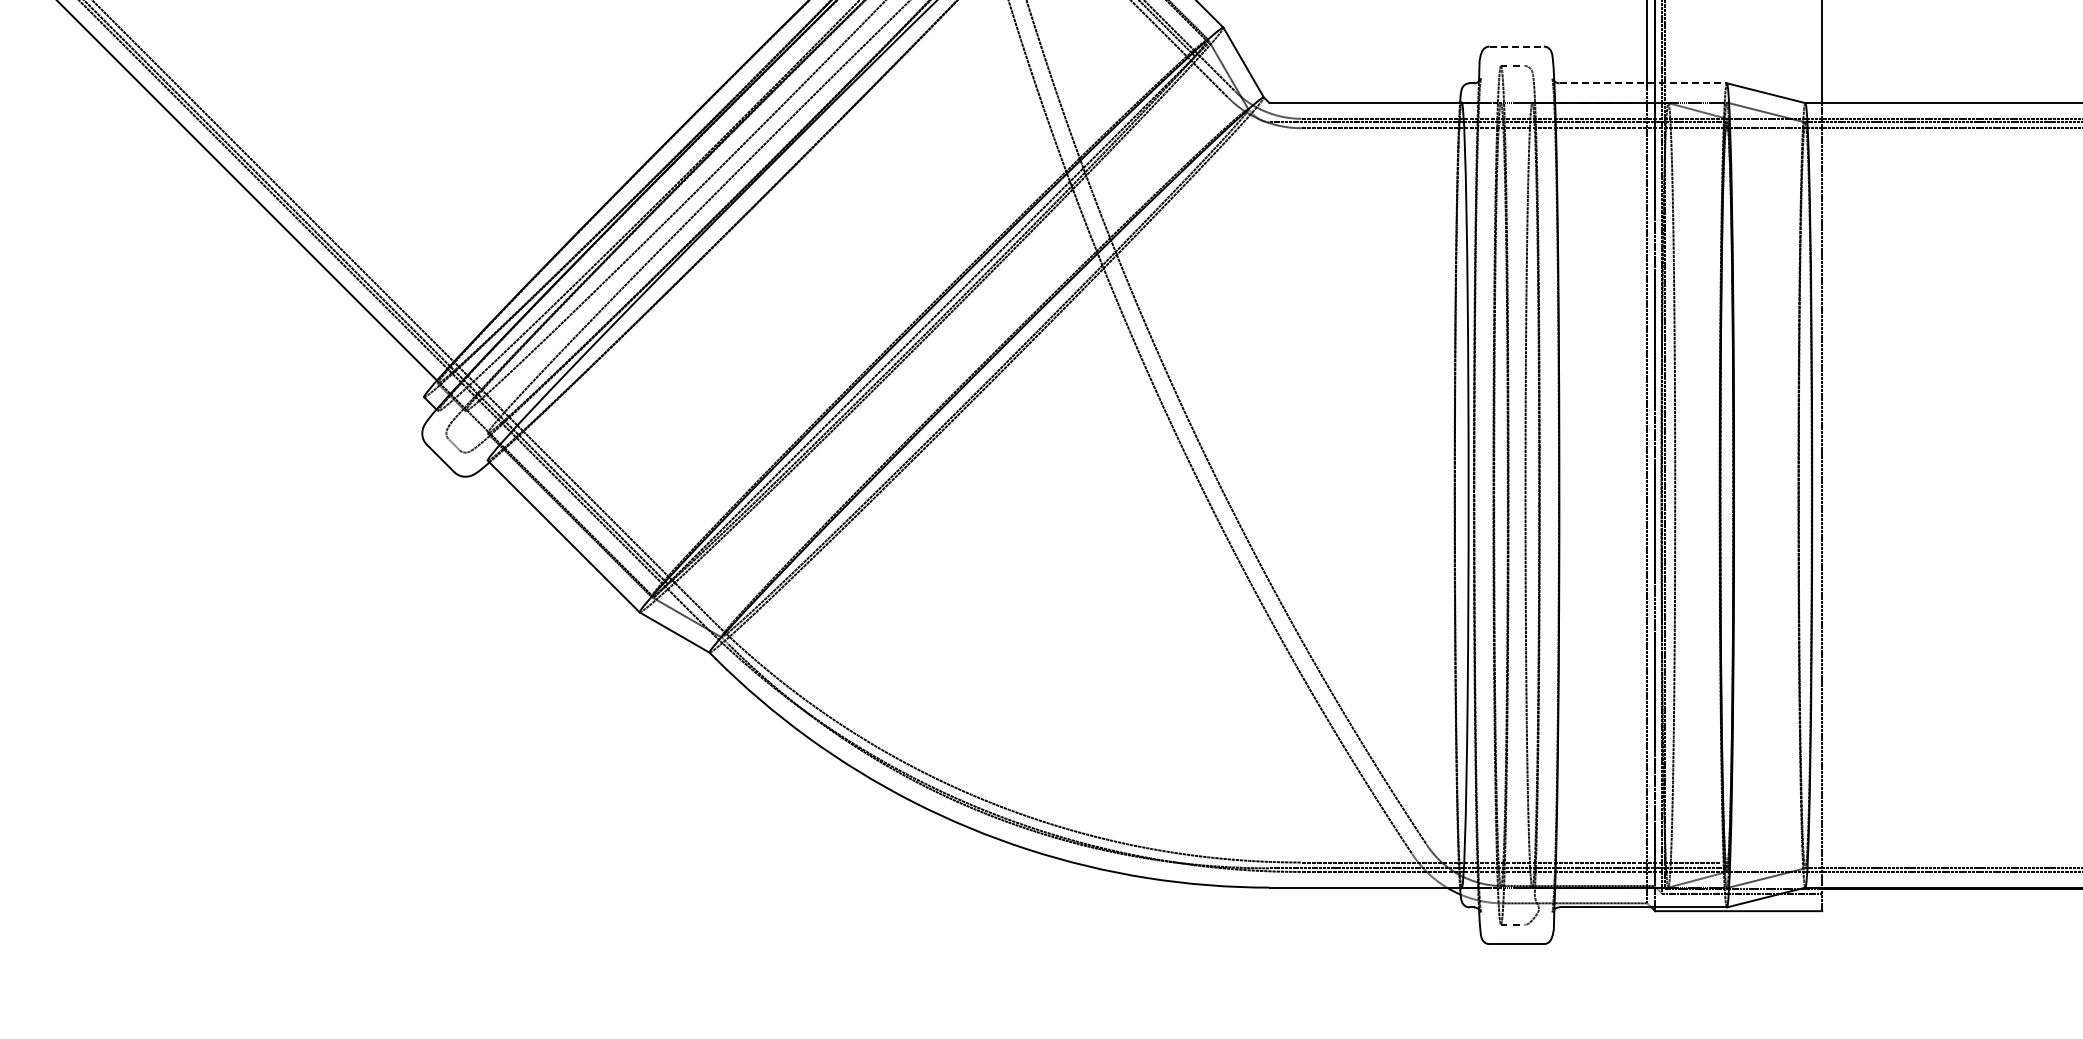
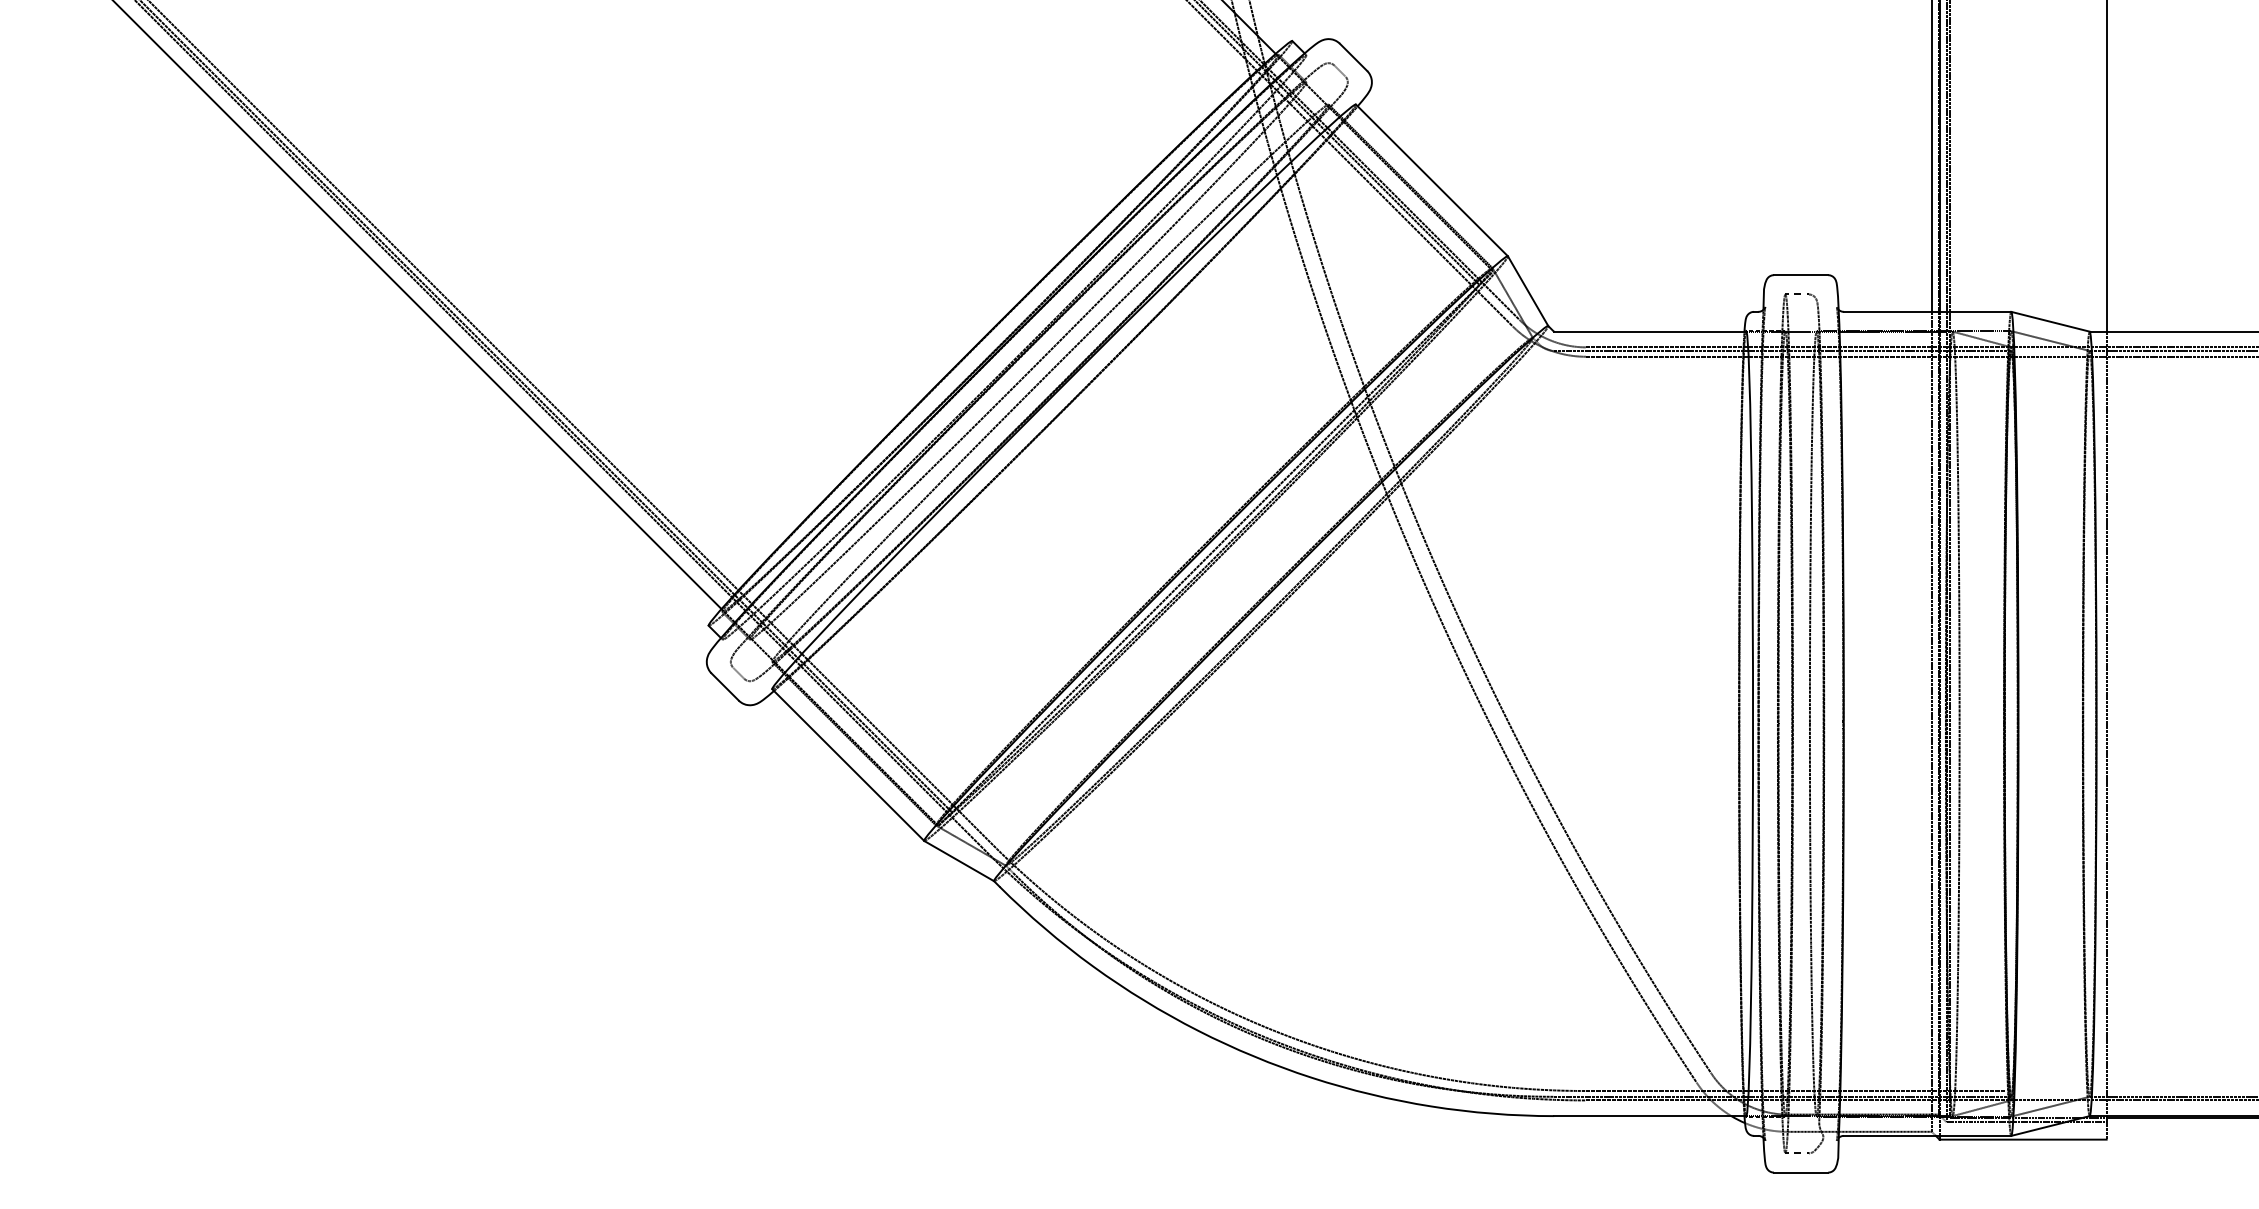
line: (1517, 46) -> (1801, 275), dashed -> solid
line: (1643, 82) -> (1927, 311), dashed -> solid

